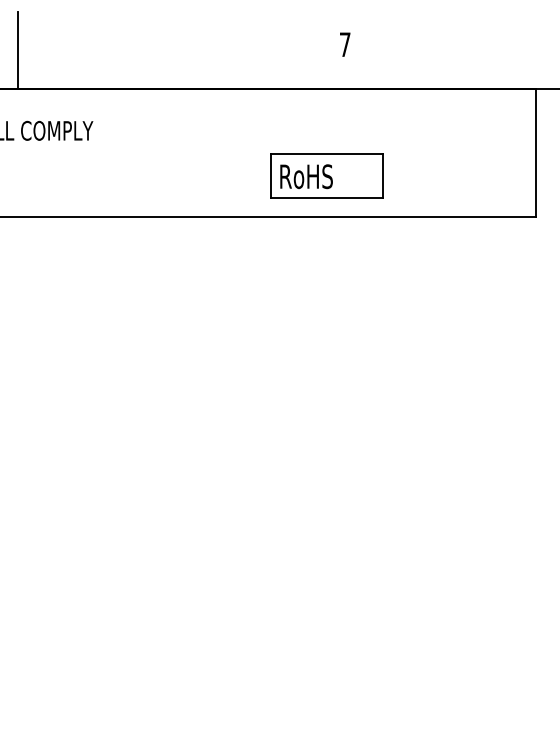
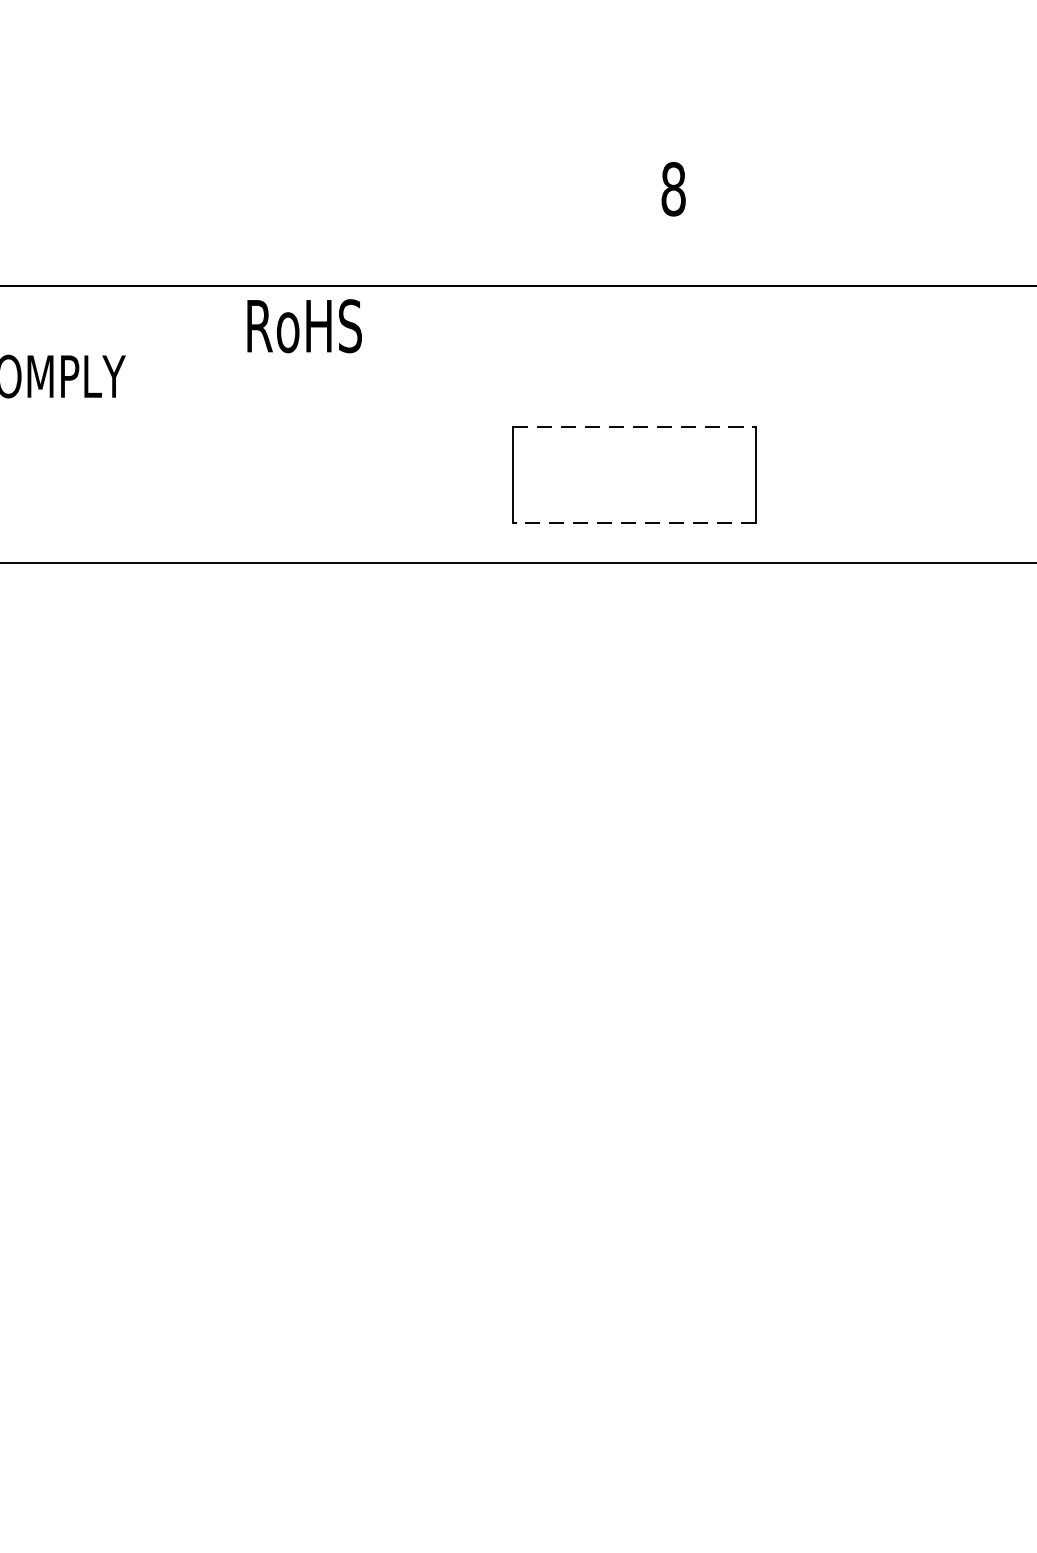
text: (344, 44) -> (672, 188), 7 -> 8
line: (327, 153) -> (635, 425), solid -> dashed
text: (306, 176) -> (304, 325), moved
line: (327, 198) -> (635, 523), solid -> dashed

